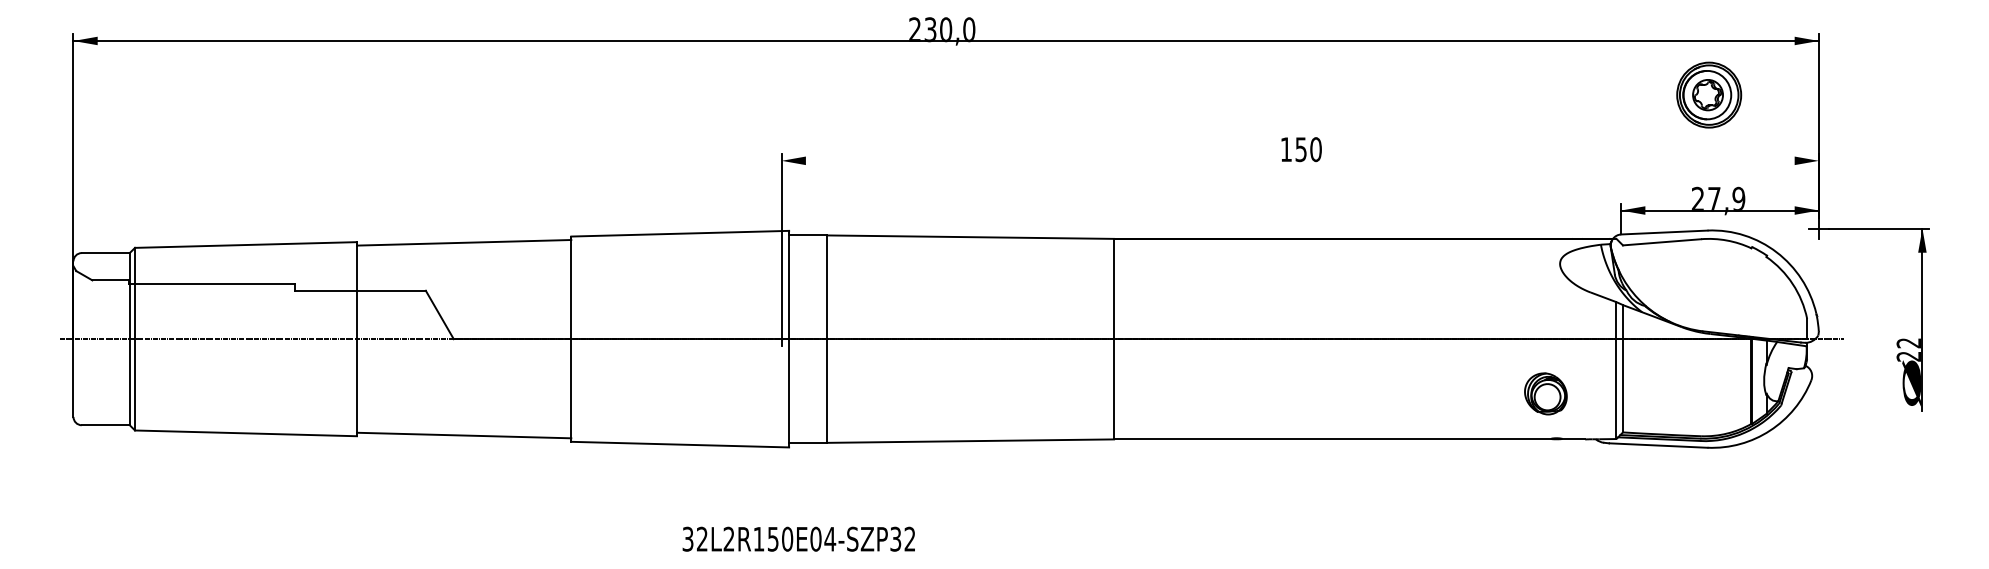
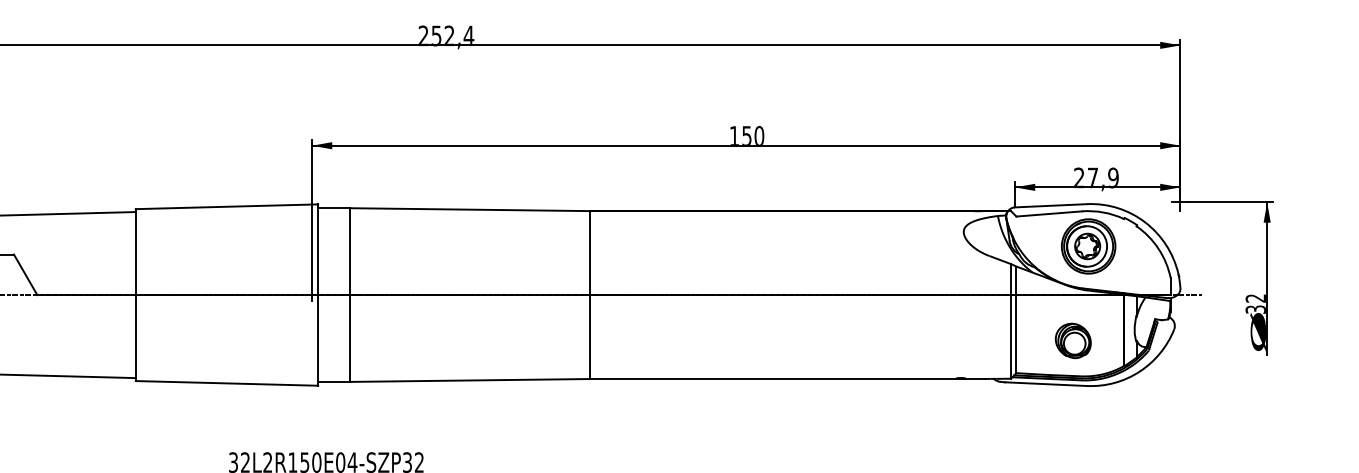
text: (950, 29) -> (453, 35), 230,0 -> 252,4
part: (1709, 94) -> (1088, 245), moved
line: (1299, 160) -> (745, 145), added
text: (1908, 356) -> (1255, 309), 22 -> 32
part: (1545, 393) -> (1072, 340), moved

